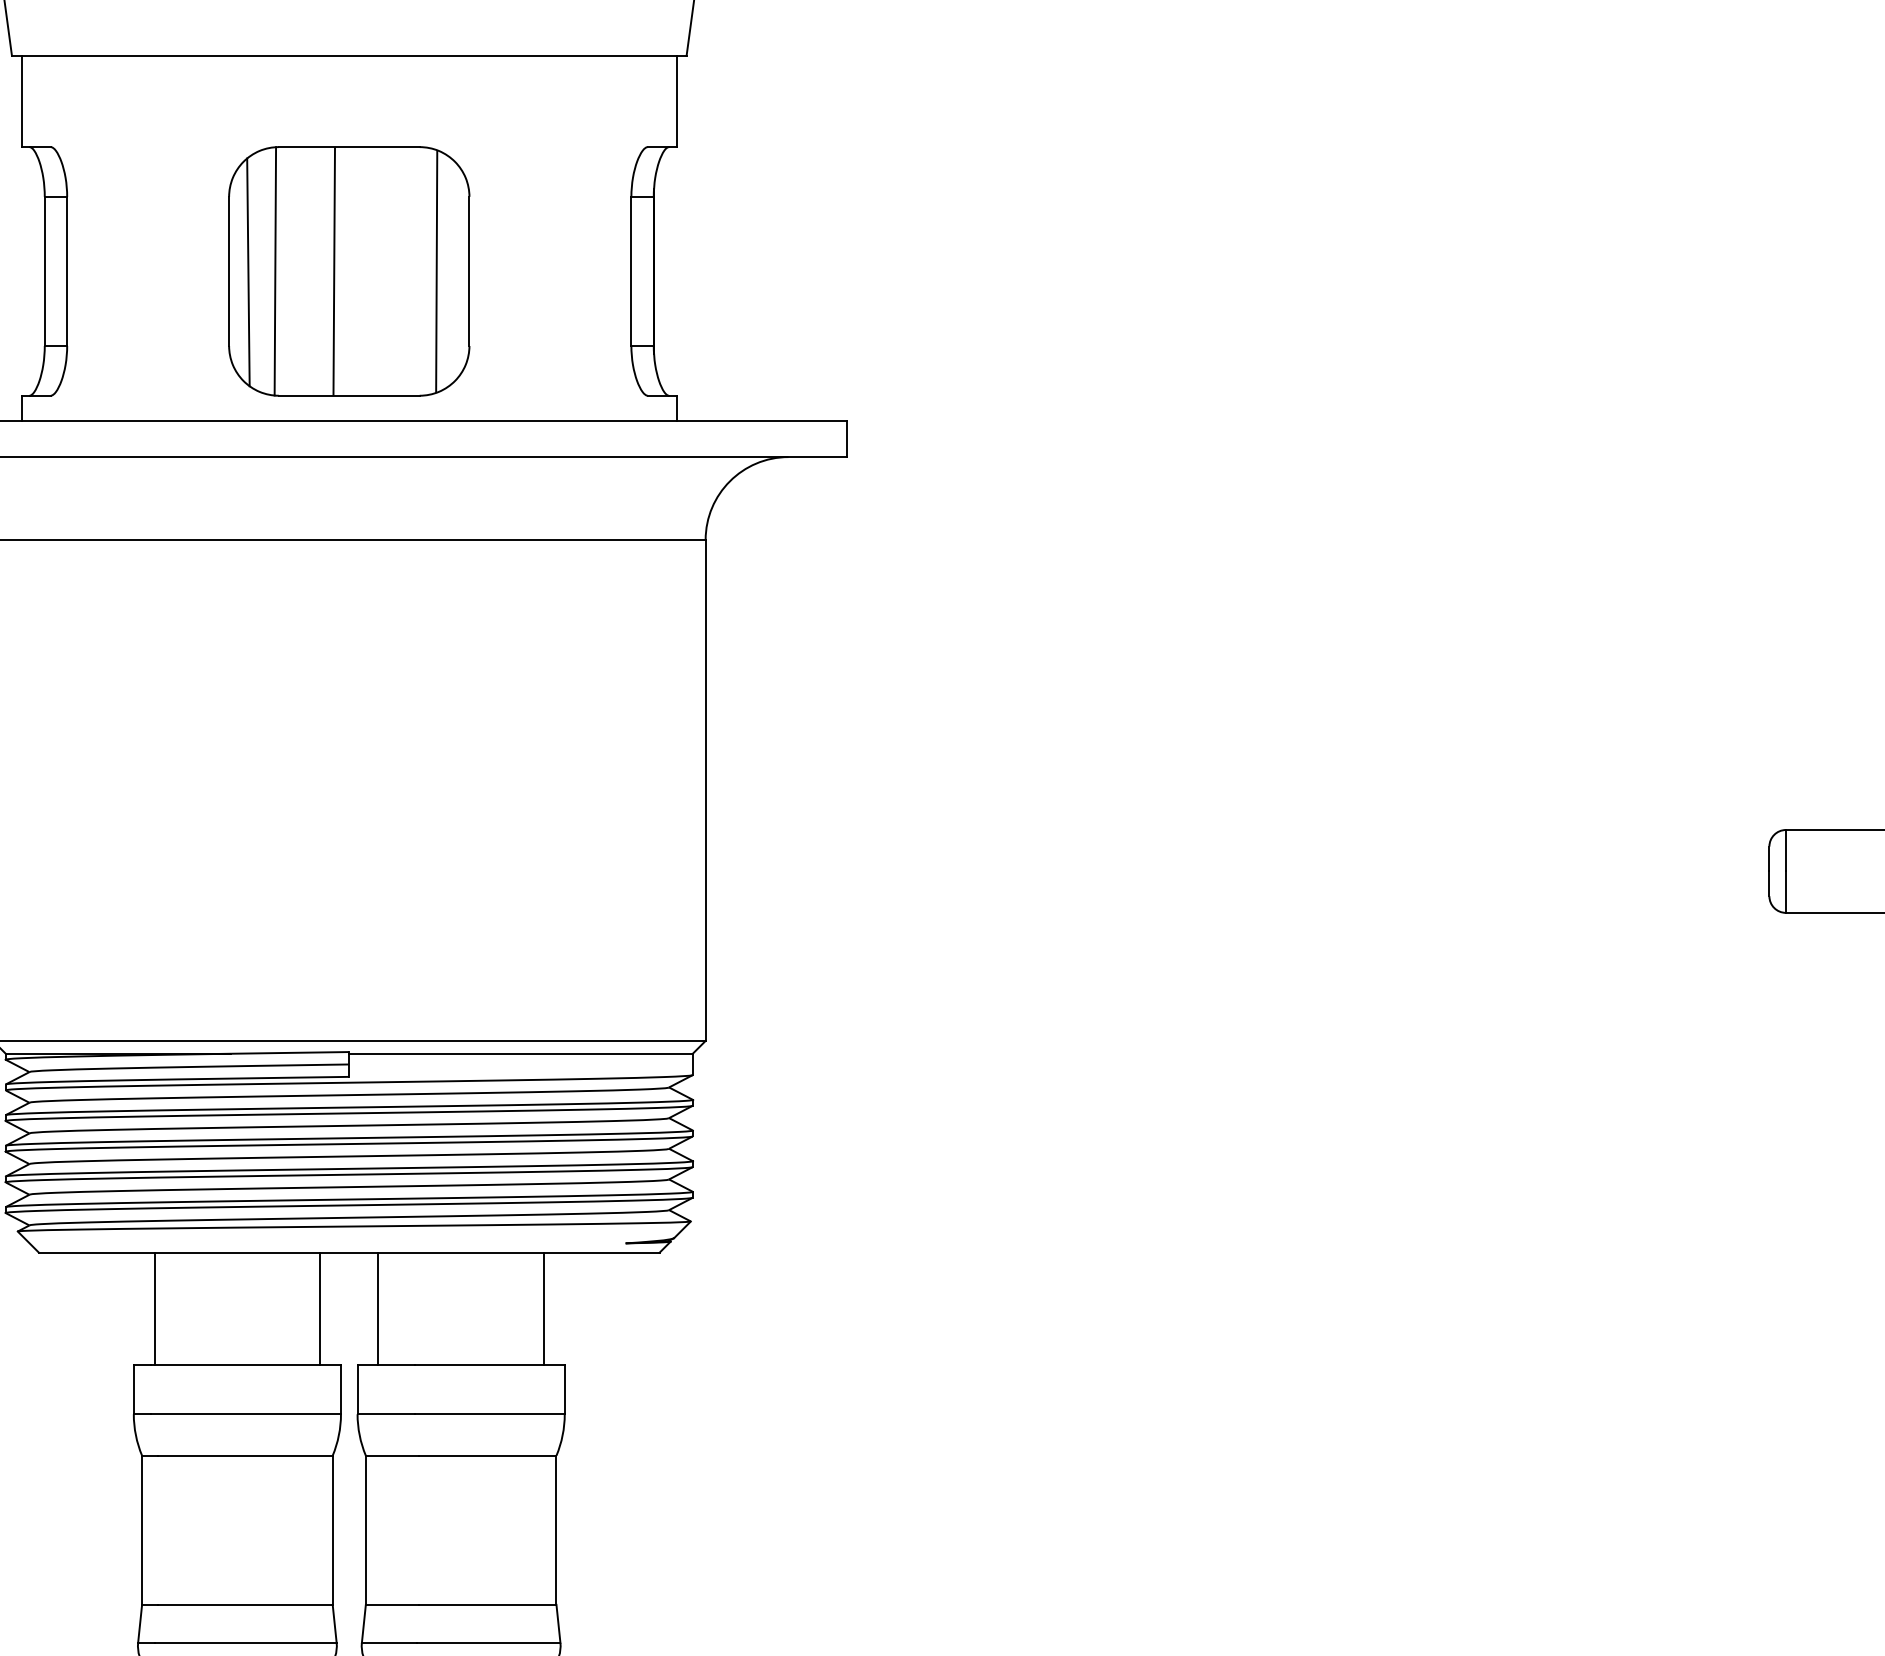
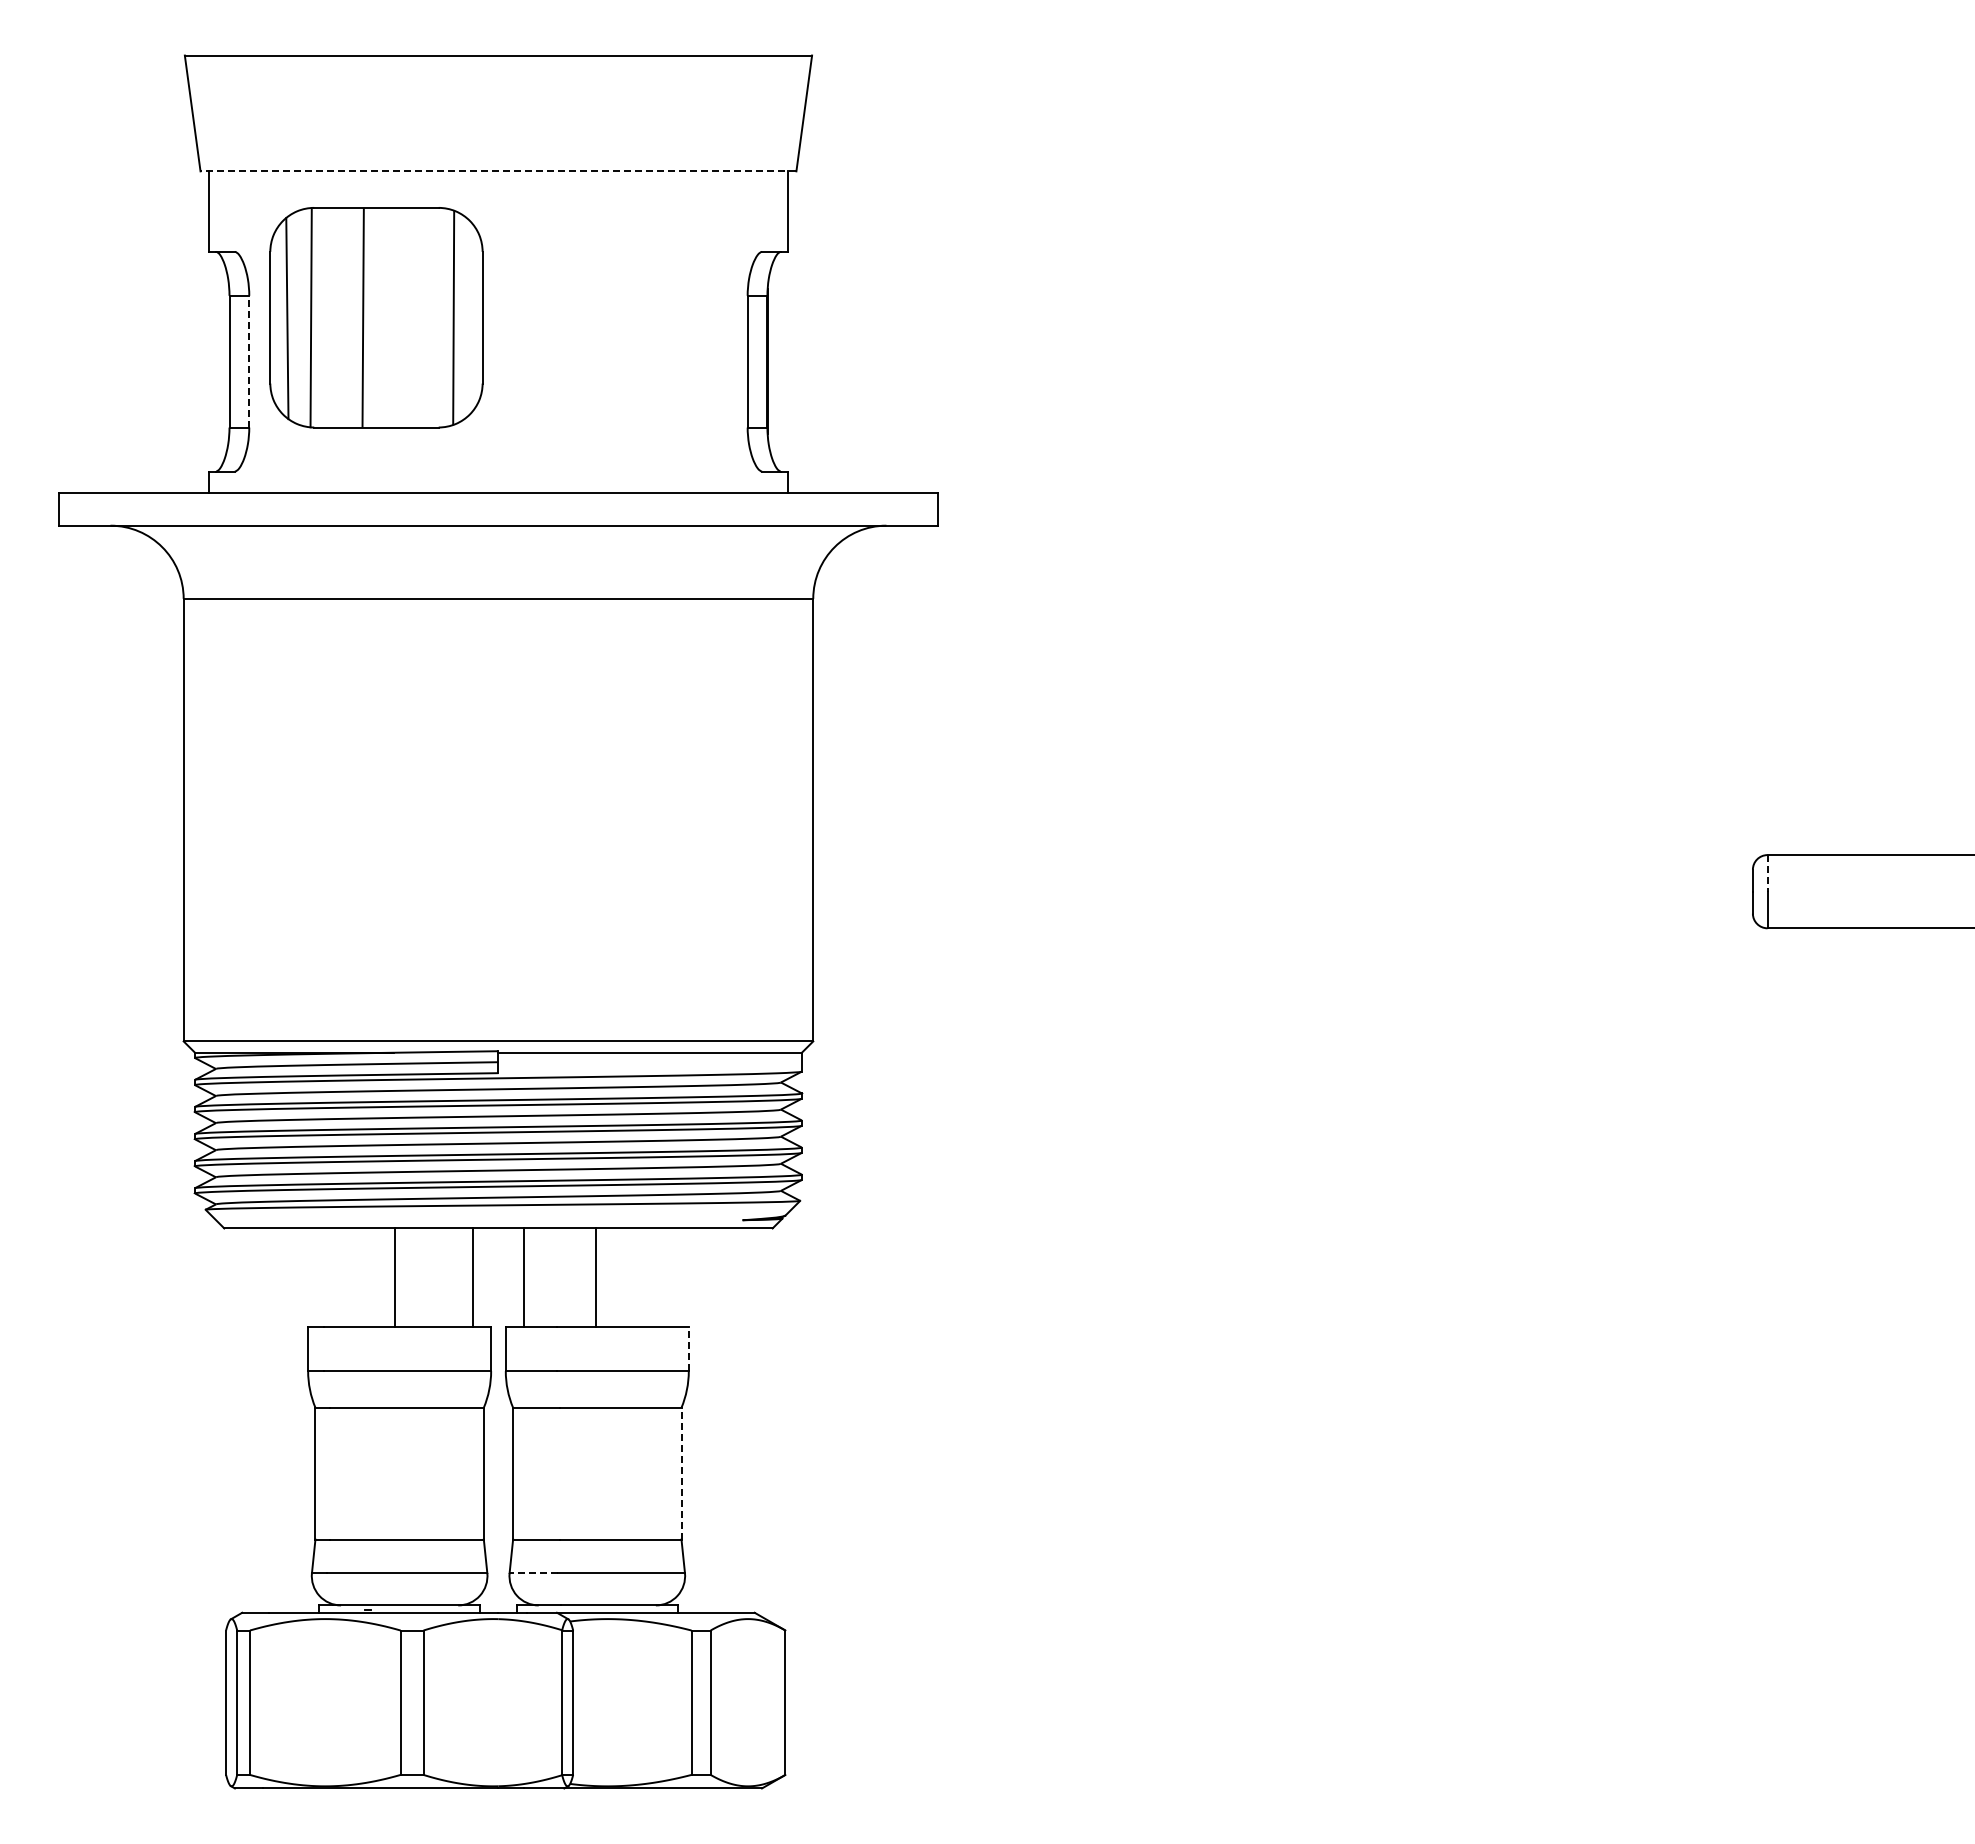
line: (349, 56) -> (498, 171), solid -> dashed
line: (67, 271) -> (249, 361), solid -> dashed
part: (349, 271) -> (376, 317), moved
line: (1785, 850) -> (1767, 873), solid -> dashed
line: (154, 1308) -> (395, 1277), moved
line: (544, 1308) -> (595, 1277), moved
line: (564, 1389) -> (688, 1349), solid -> dashed
line: (556, 1530) -> (681, 1473), solid -> dashed
line: (388, 1643) -> (533, 1573), solid -> dashed

